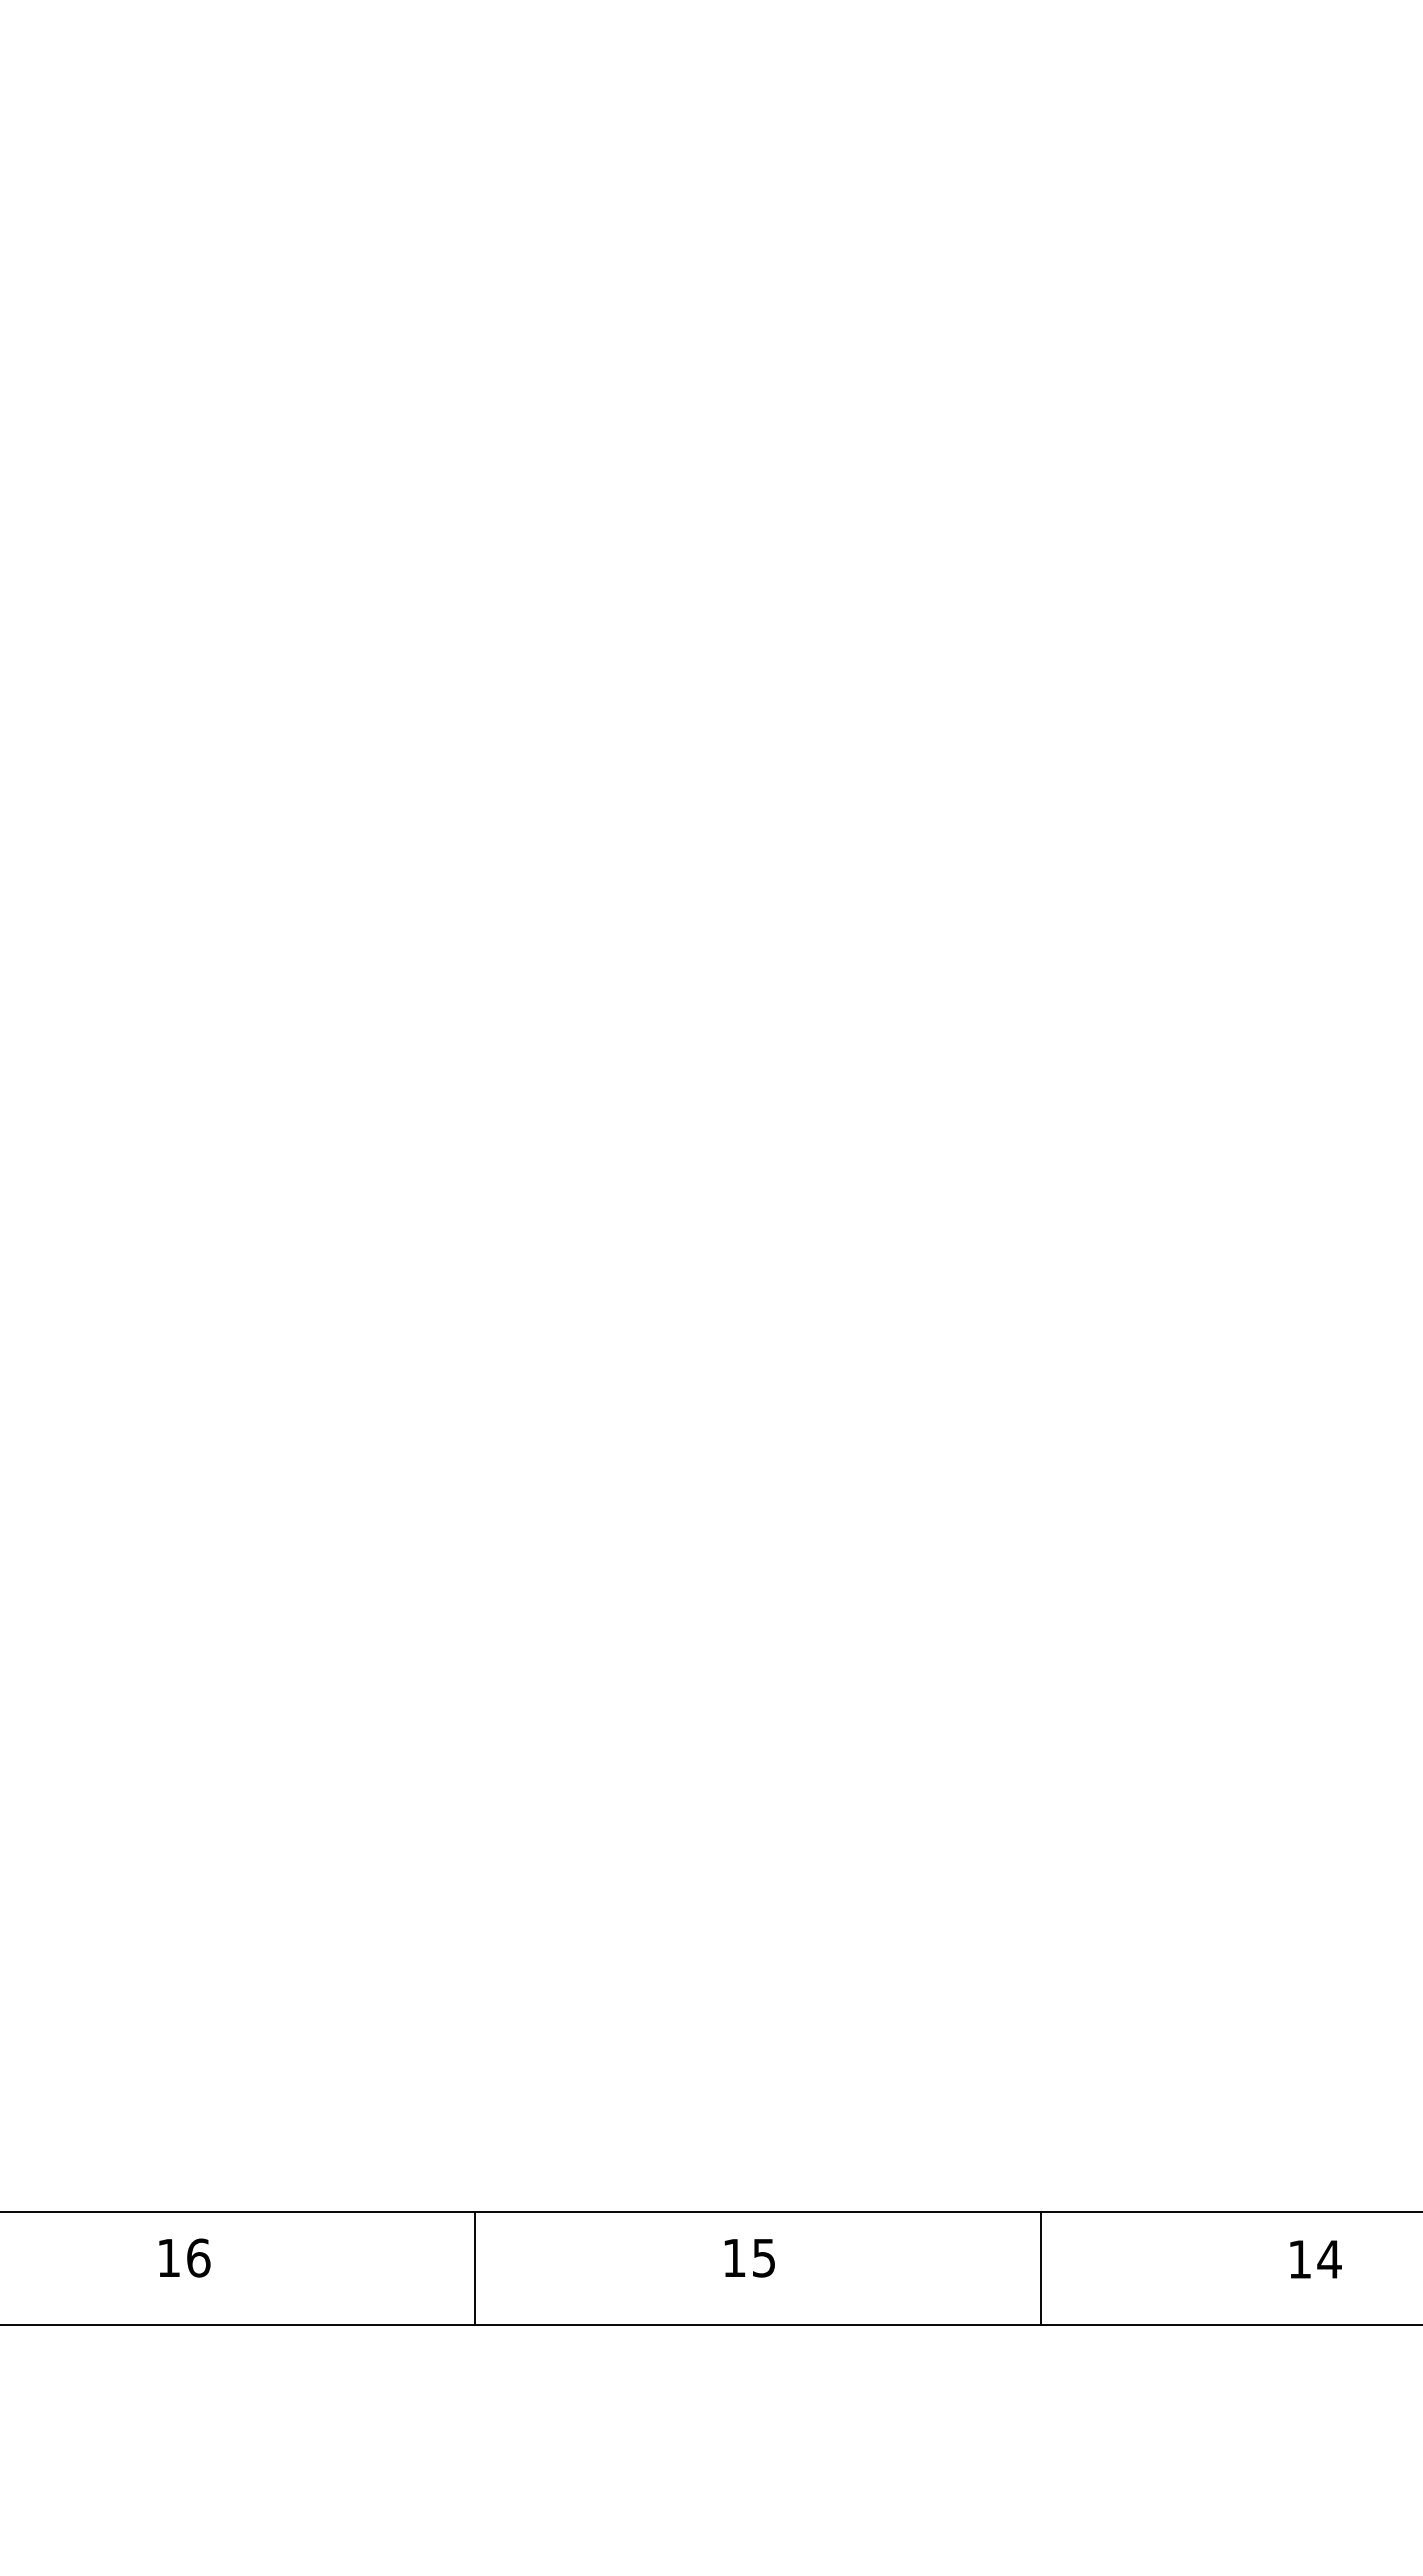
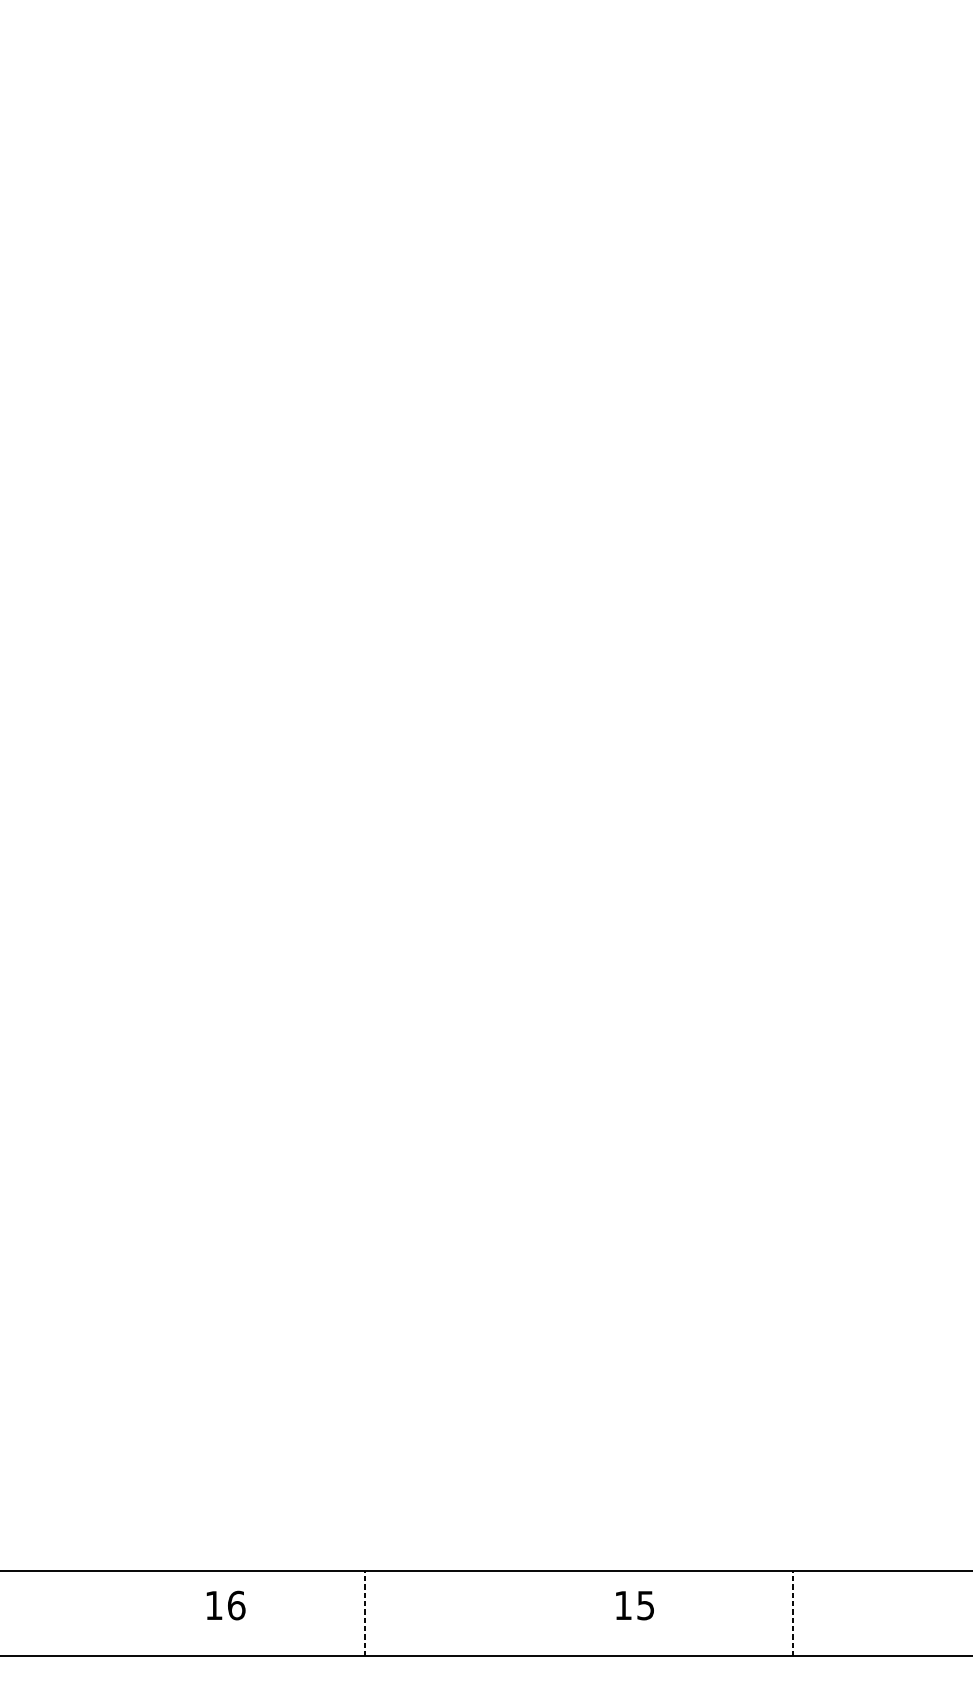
text: (184, 2257) -> (225, 1605), moved
text: (749, 2258) -> (634, 1605), moved
line: (475, 2268) -> (365, 1613), solid -> dashed
line: (1040, 2268) -> (793, 1613), solid -> dashed

